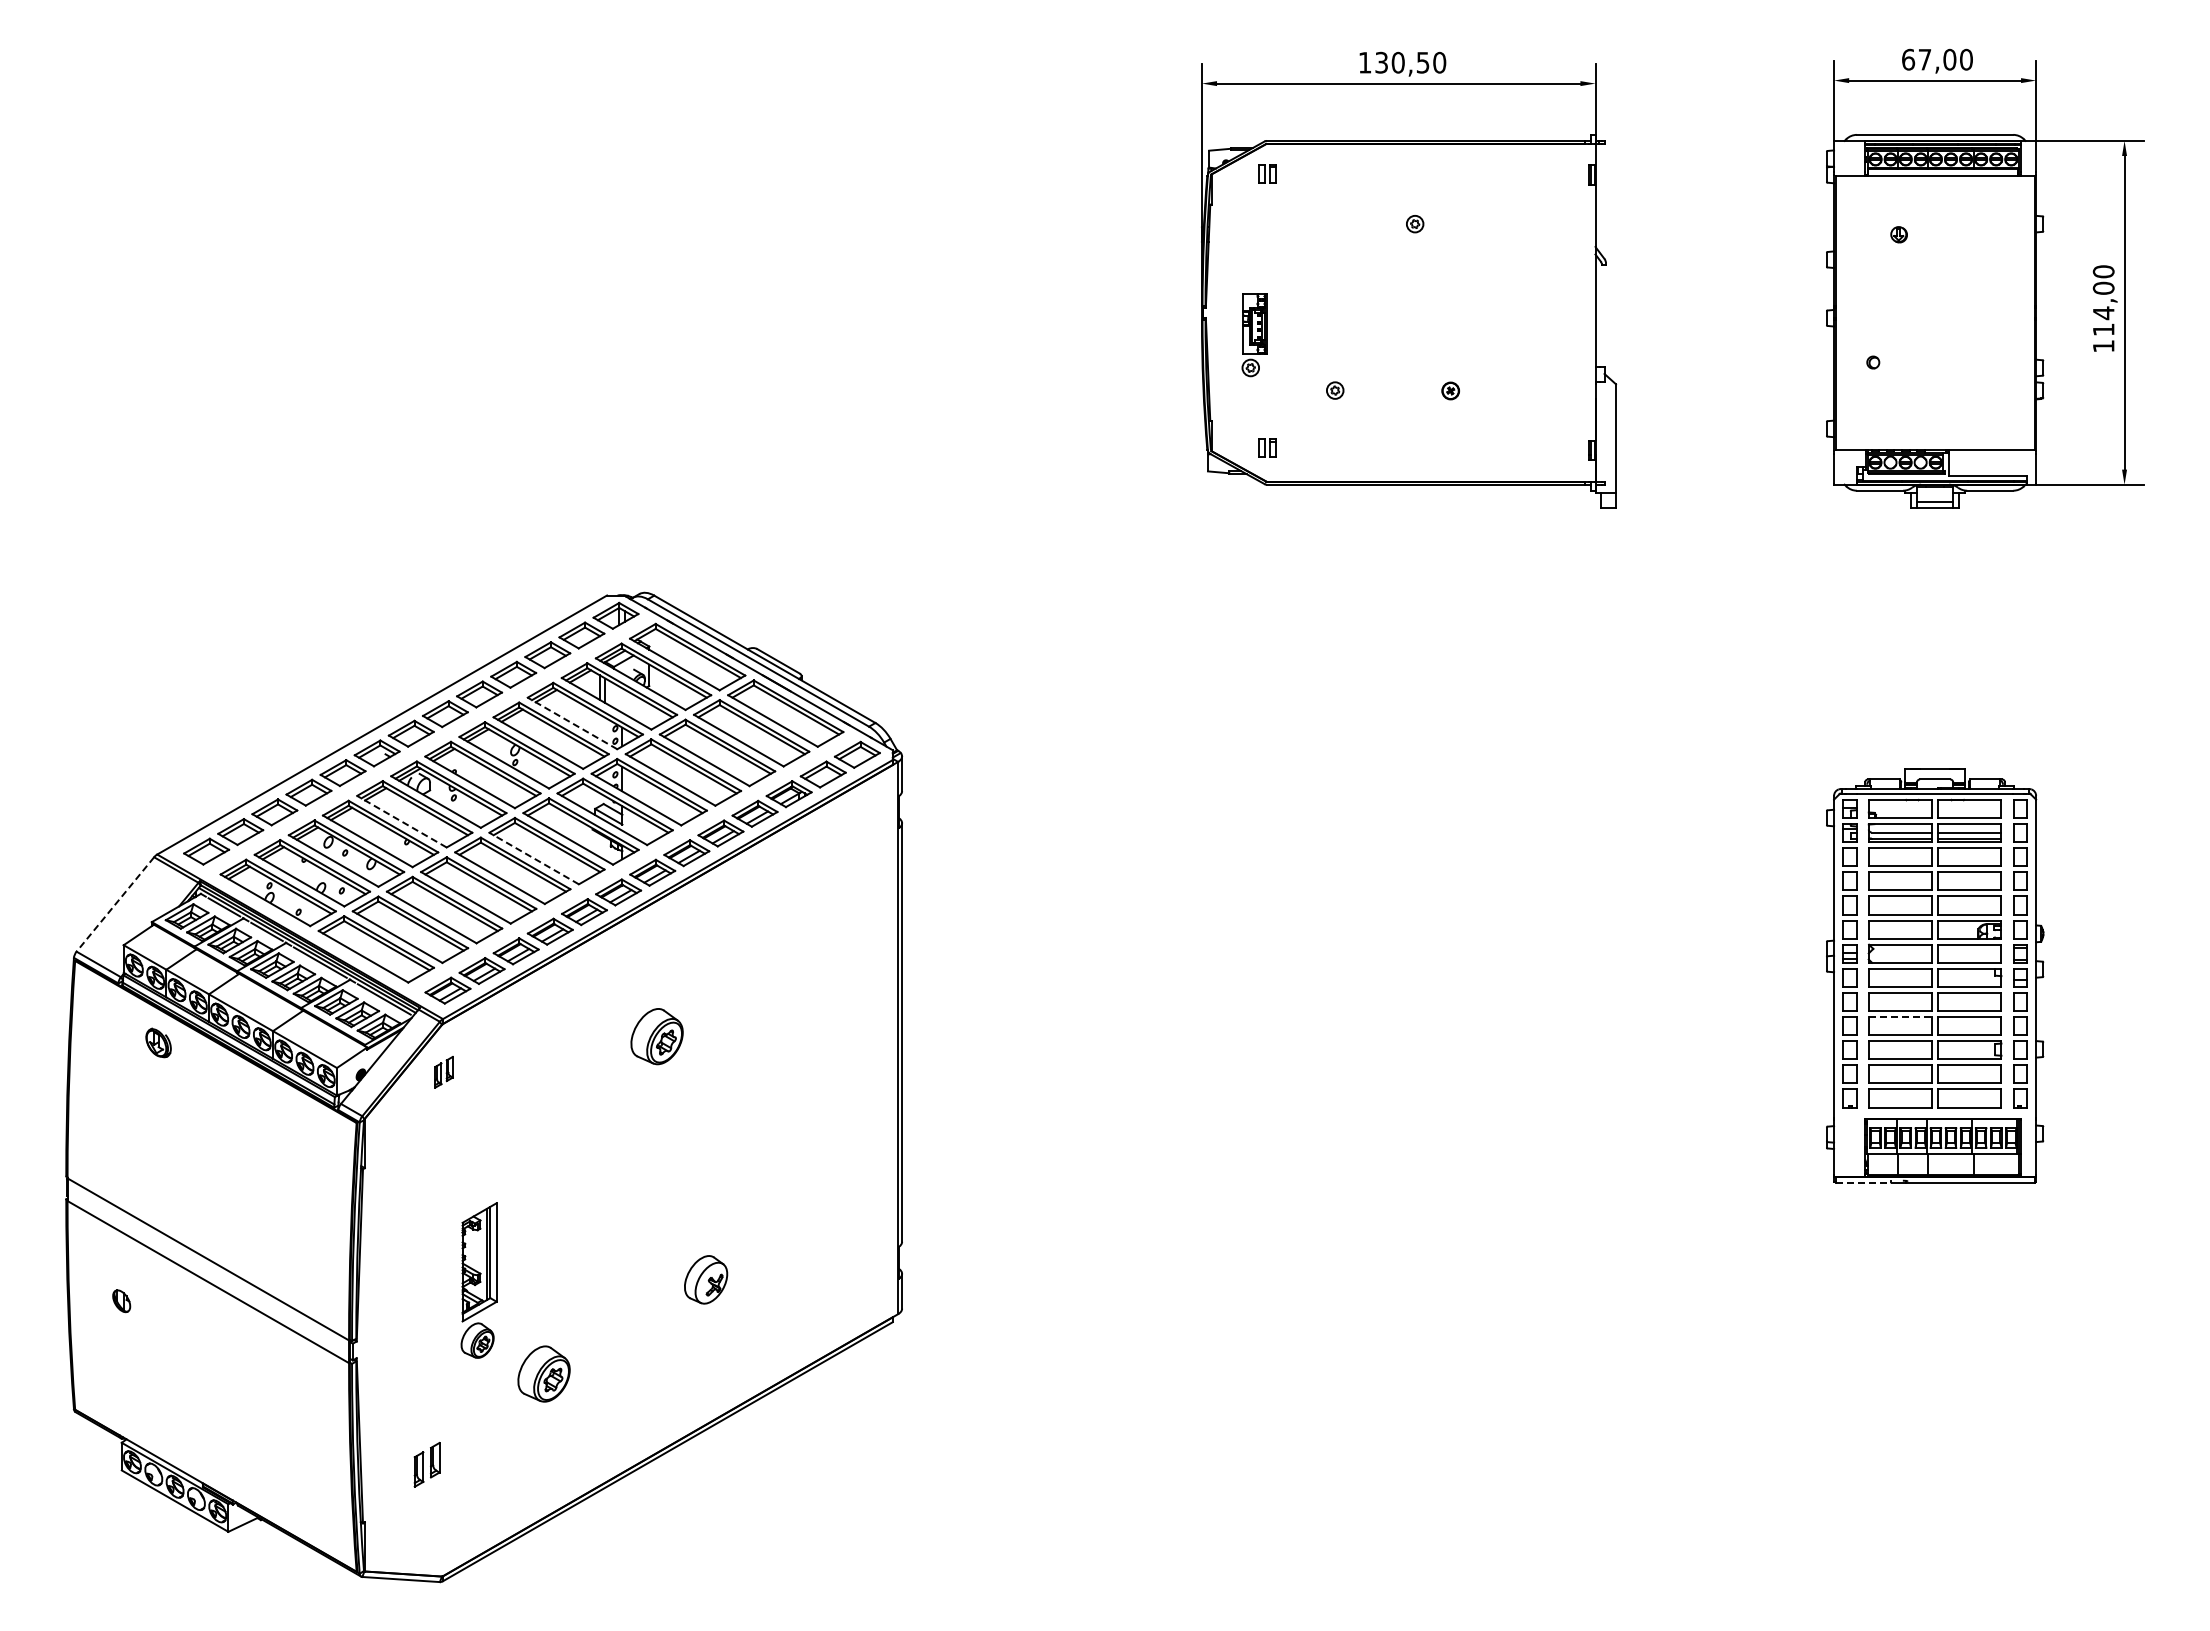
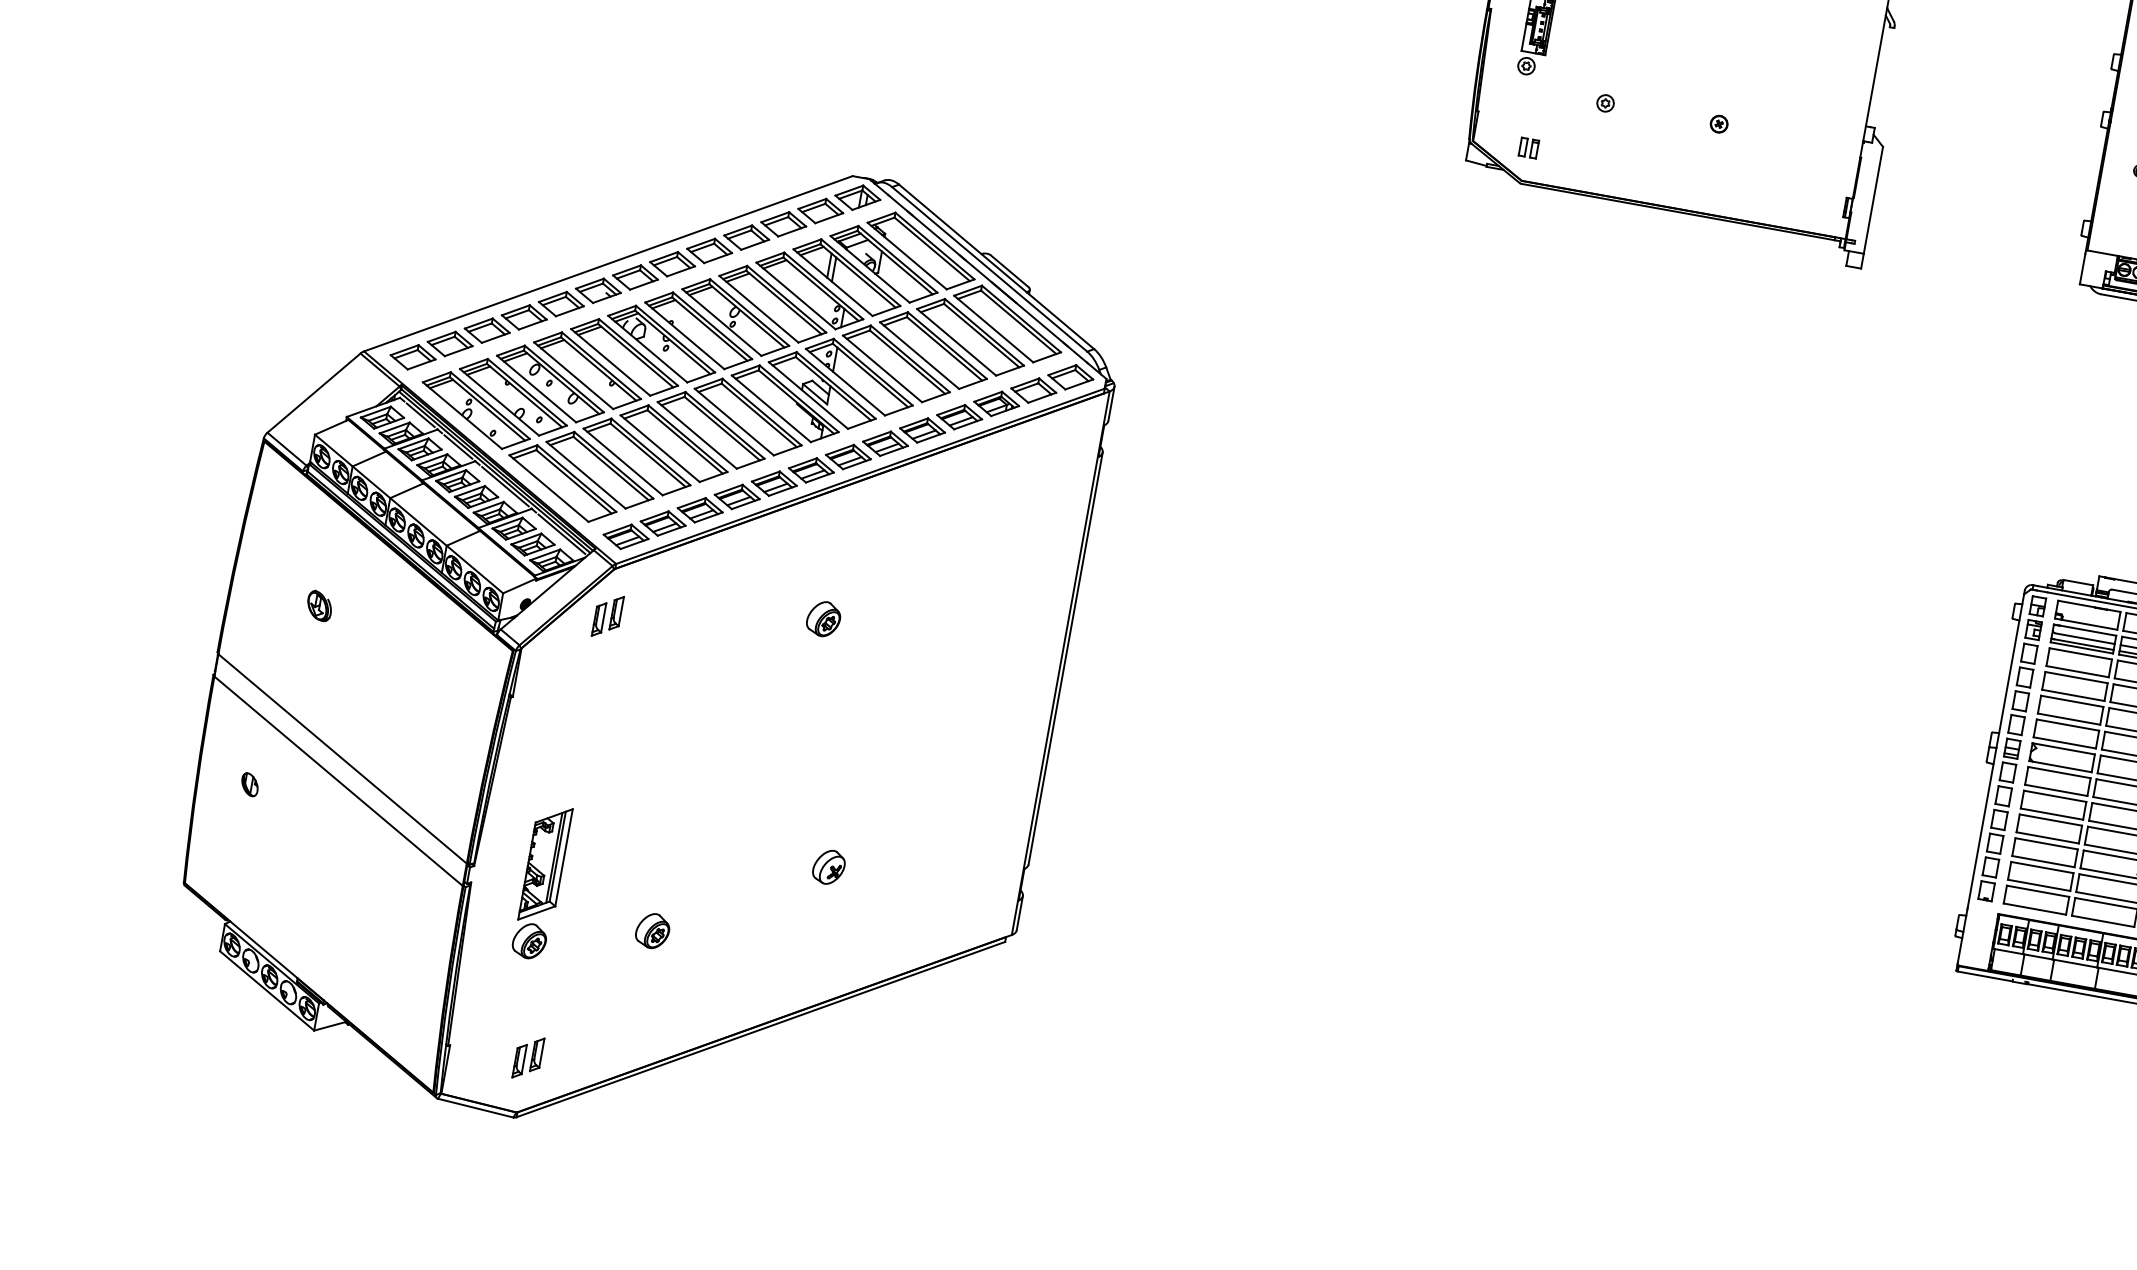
line: (572, 723) -> (795, 295), dashed -> solid
line: (401, 821) -> (610, 362), dashed -> solid
line: (534, 858) -> (734, 422), dashed -> solid
line: (115, 904) -> (314, 393), dashed -> solid
line: (1900, 1017) -> (2050, 820), dashed -> solid
part: (656, 1036) -> (823, 618), size x0.62
part: (158, 1042) -> (319, 605), moved
part: (443, 1072) -> (607, 616), size x1.43
line: (1863, 1182) -> (1985, 976), dashed -> solid
part: (706, 1279) -> (829, 866), size x0.71
part: (478, 1280) -> (541, 882), moved
part: (543, 1373) -> (652, 930), size x0.62
part: (426, 1464) -> (527, 1057), moved

